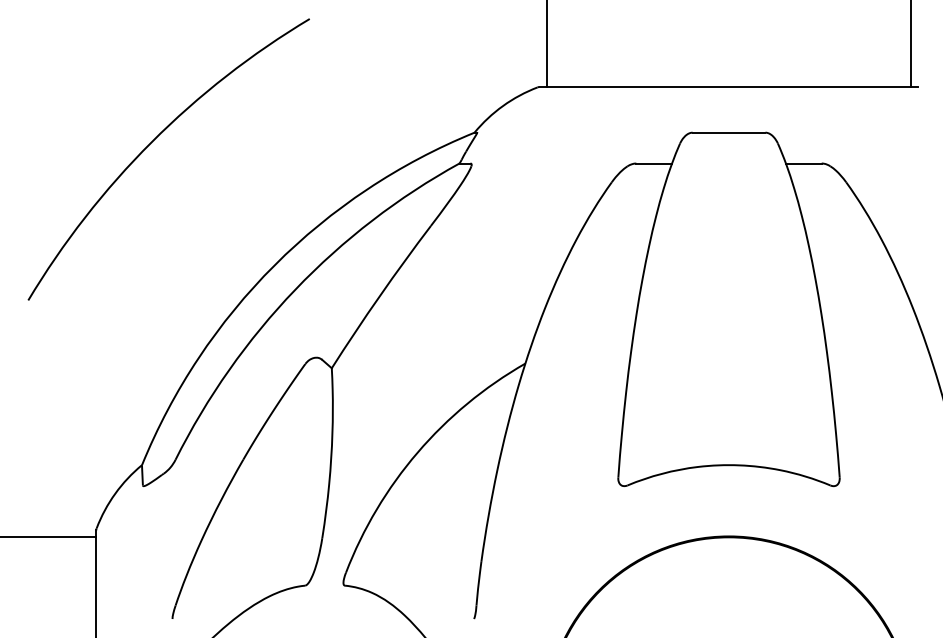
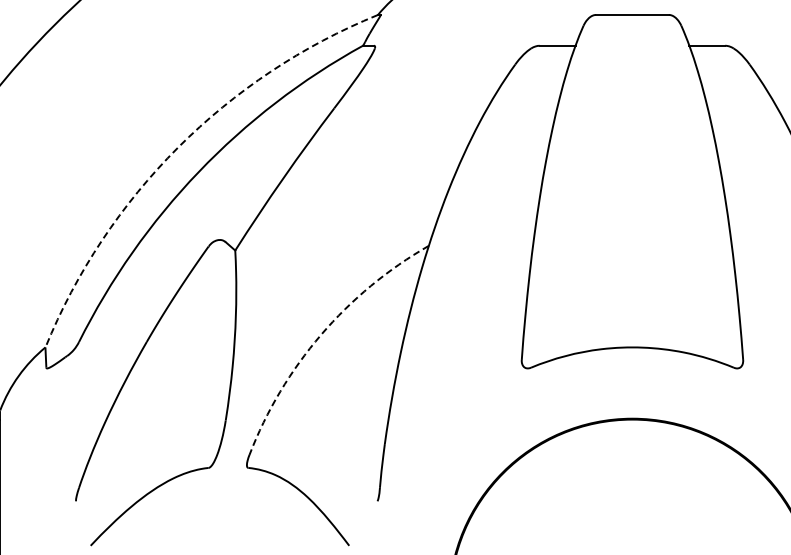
arc: (274, 265) -> (177, 147), solid -> dashed
arc: (417, 452) -> (320, 334), solid -> dashed

